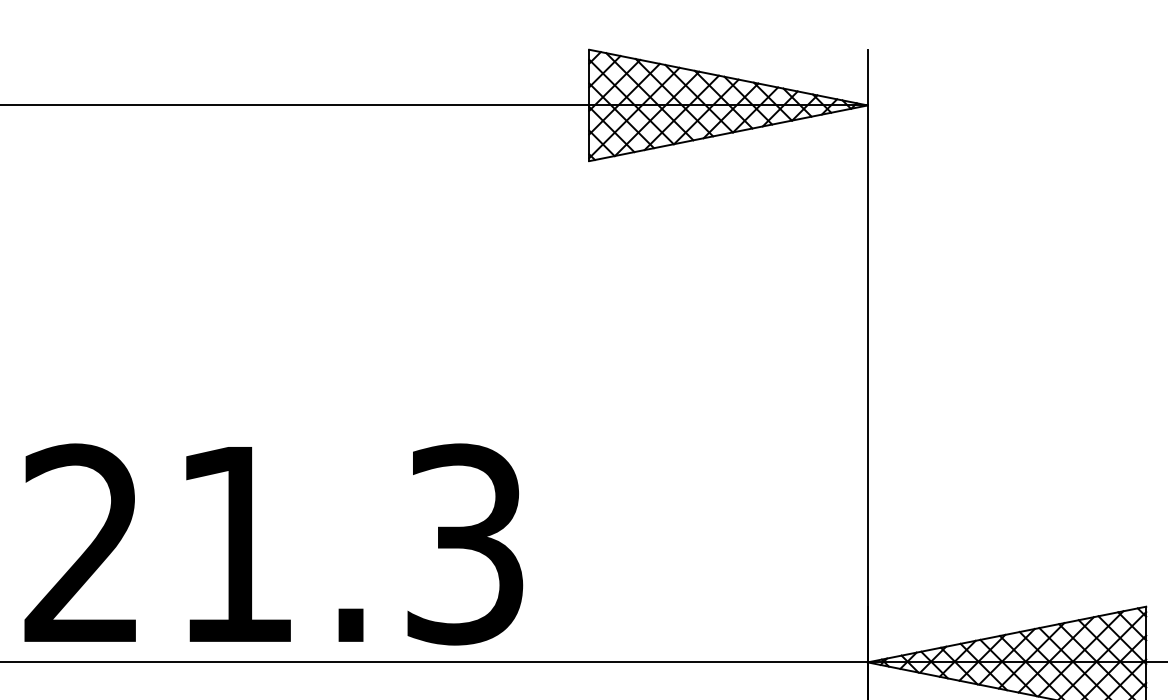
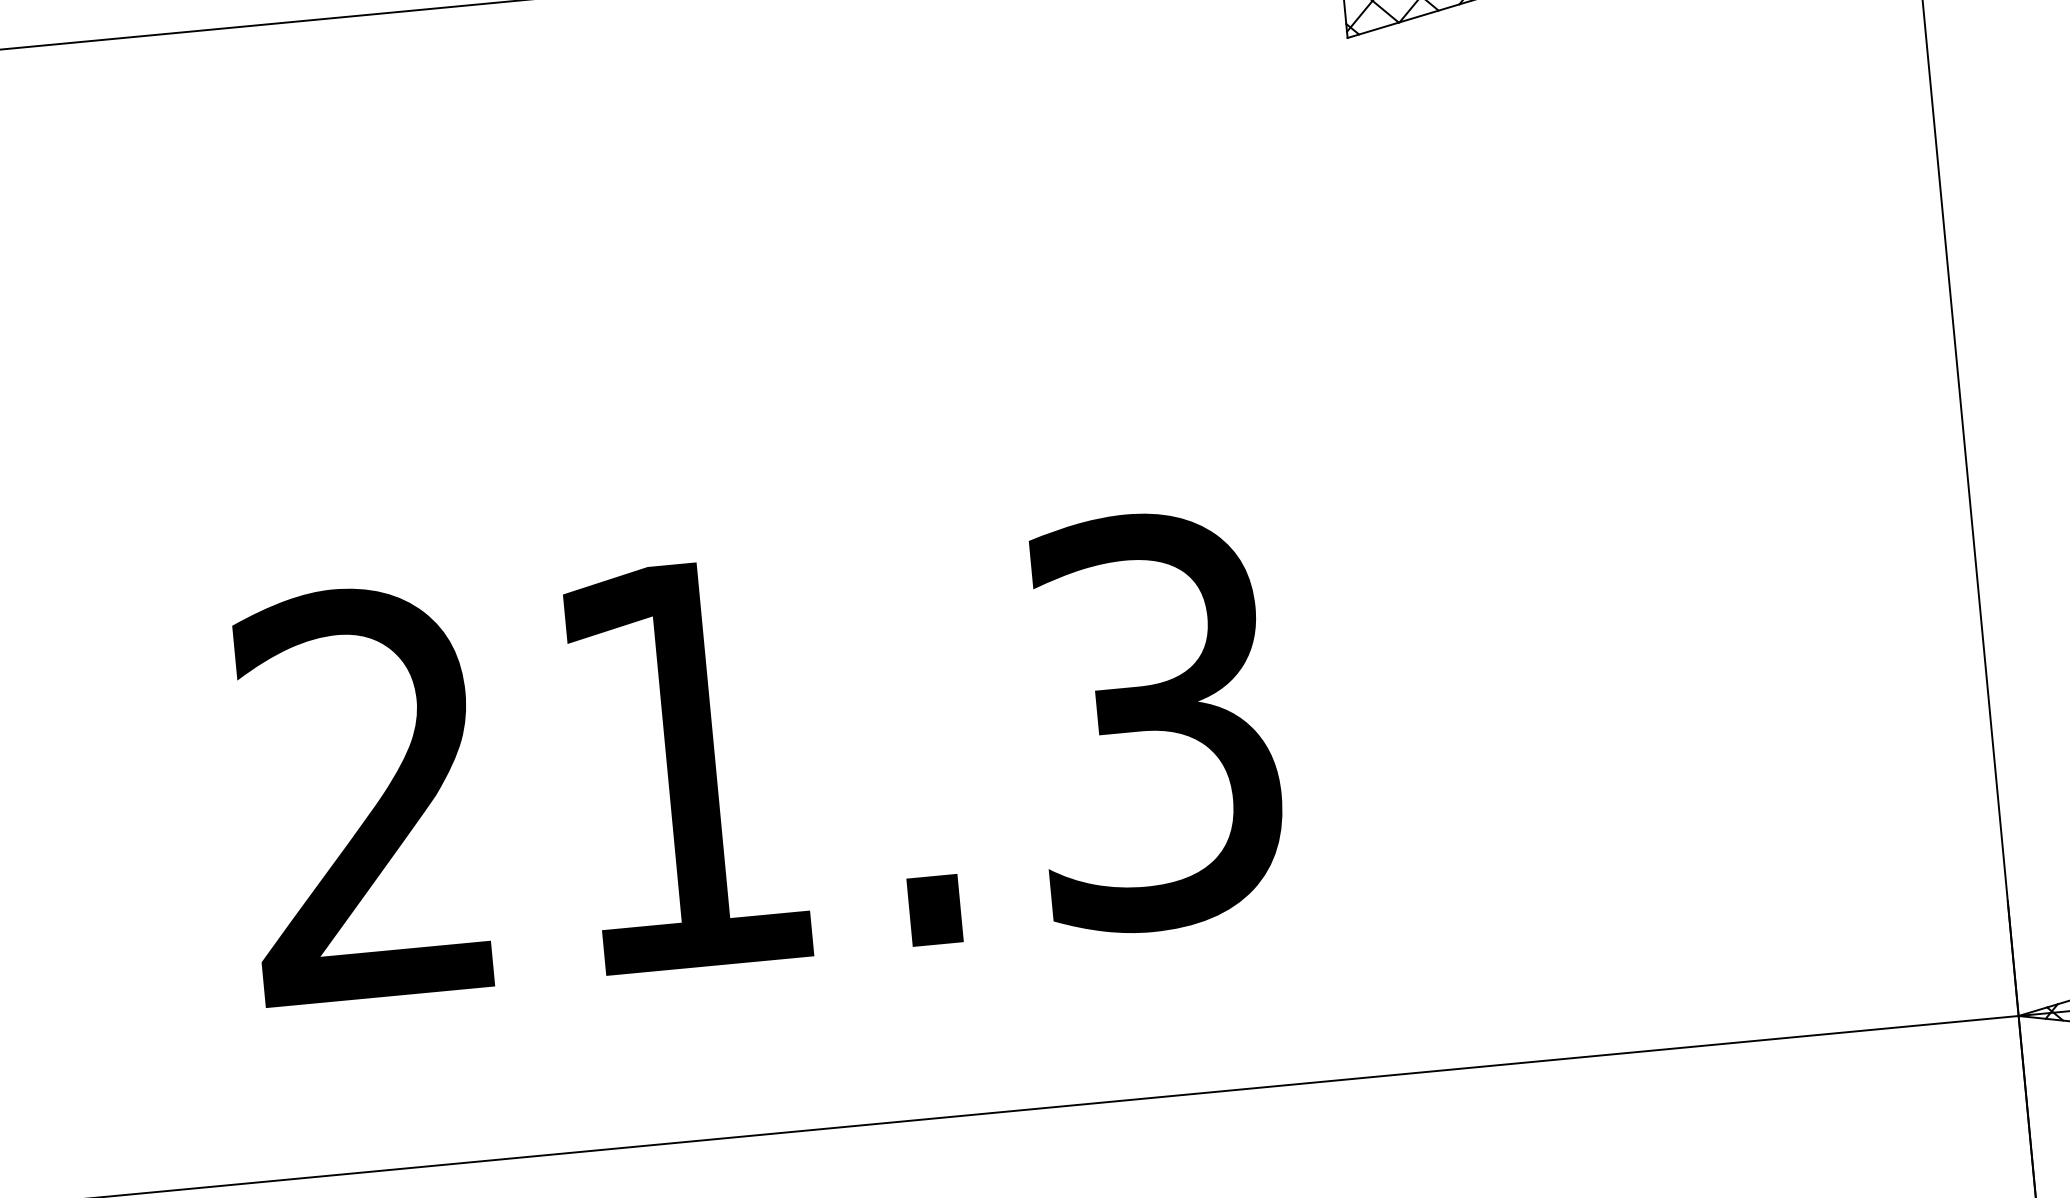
text: (273, 544) -> (759, 759), moved

